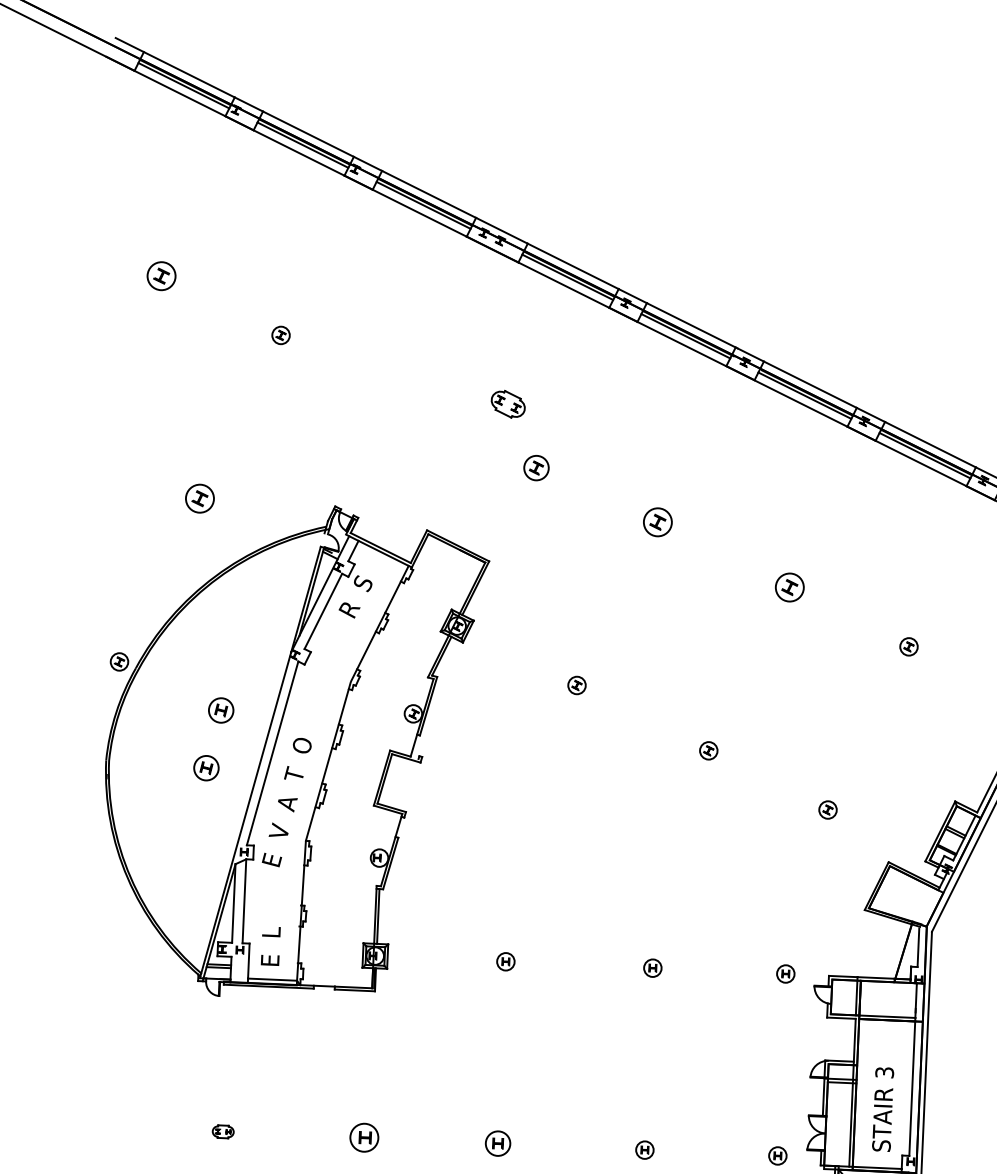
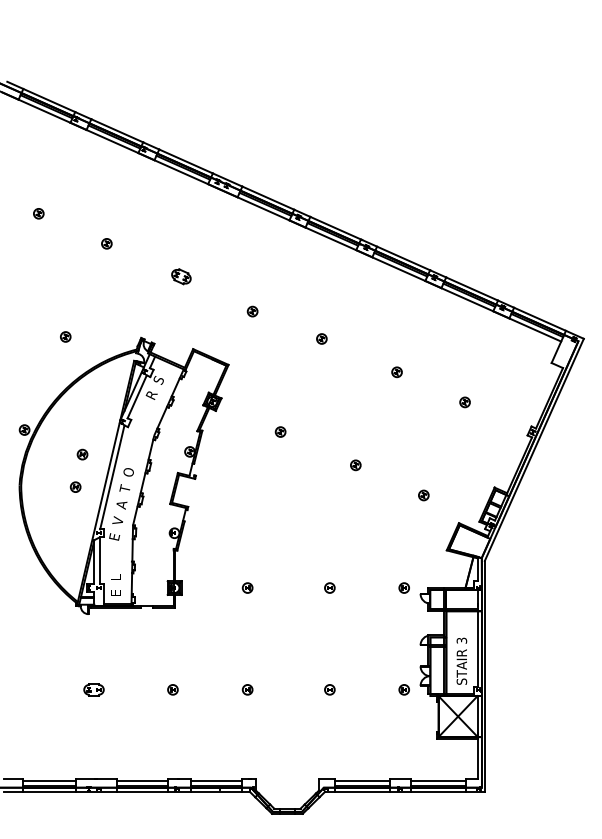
part: (161, 275) -> (38, 213), size x0.62
part: (508, 403) -> (181, 276), moved
part: (536, 467) -> (252, 311), size x0.71
part: (199, 497) -> (65, 336), size x0.62
part: (657, 521) -> (321, 338), size x0.62
part: (788, 588) -> (396, 372), size x0.62
part: (221, 710) -> (82, 454), size x0.71
part: (206, 766) -> (75, 486), size x0.71
part: (222, 1131) -> (93, 689), size x1.67
part: (363, 1137) -> (172, 689), size x0.62
part: (497, 1143) -> (247, 689), size x0.71

